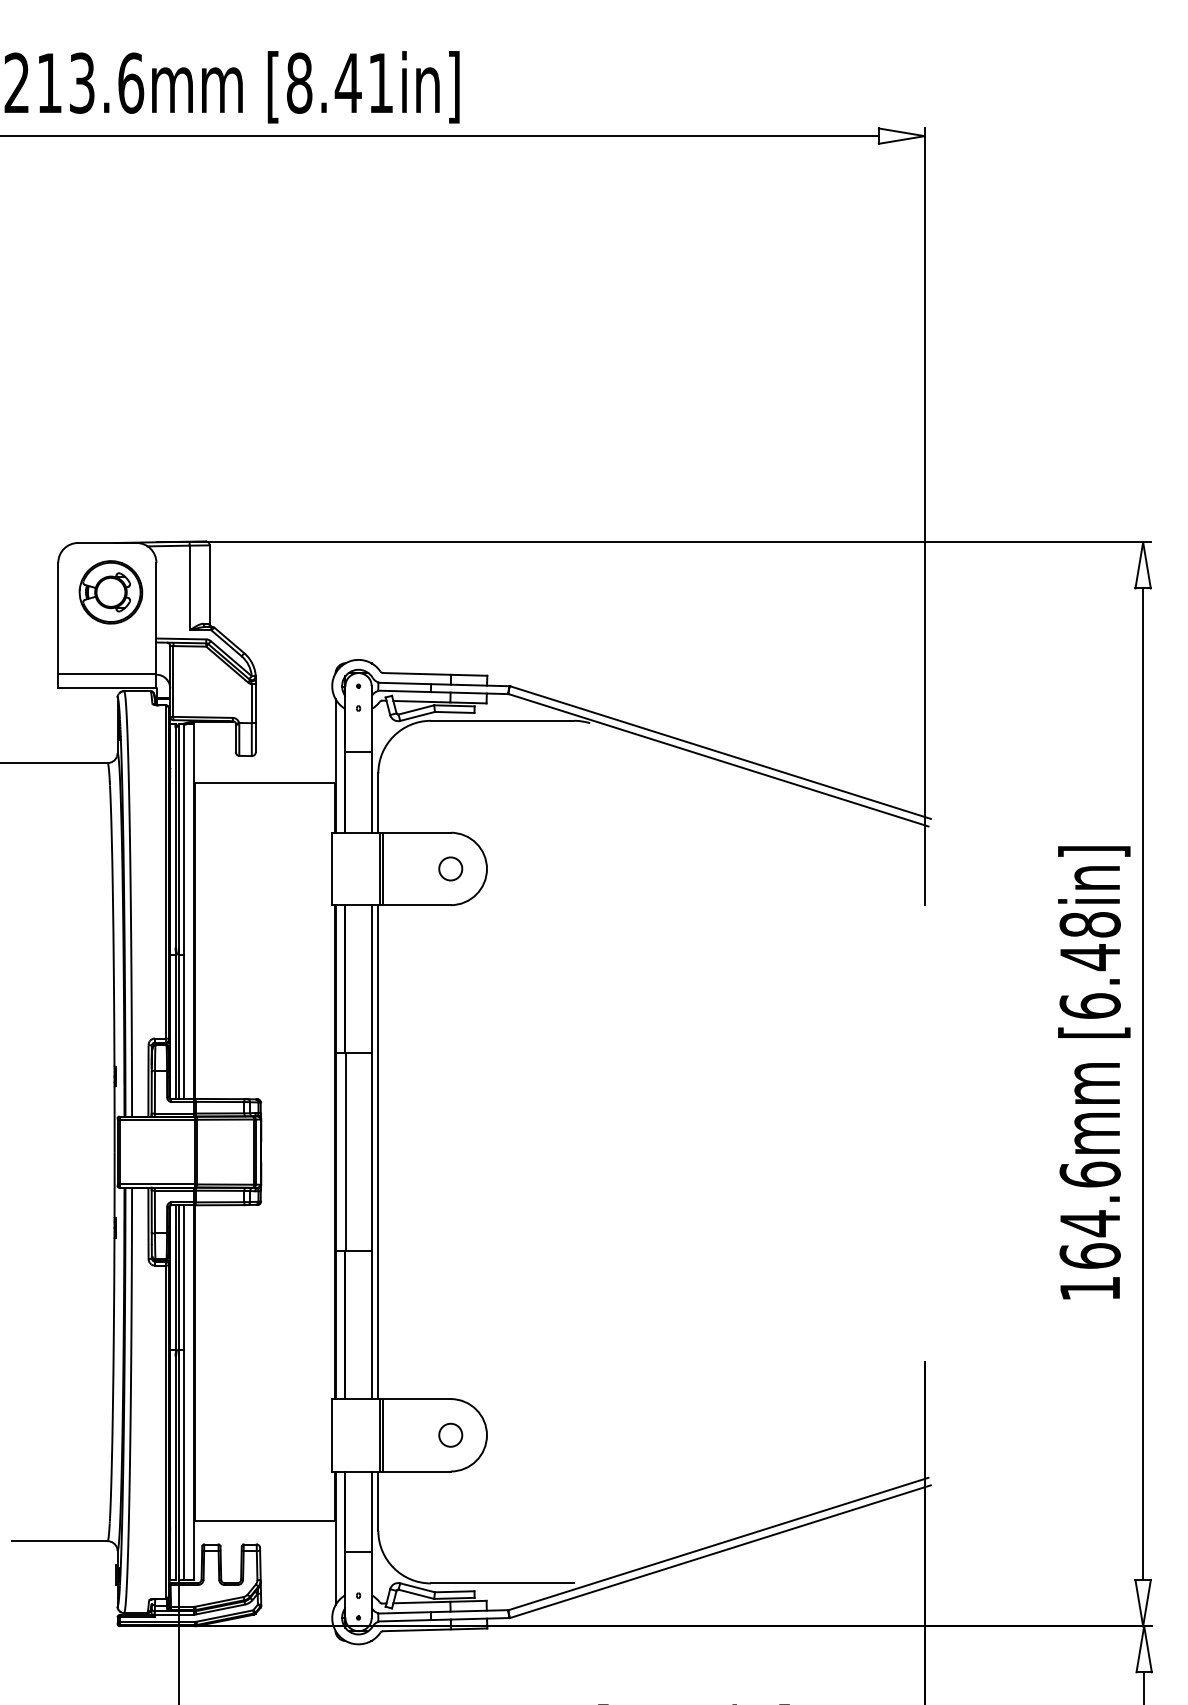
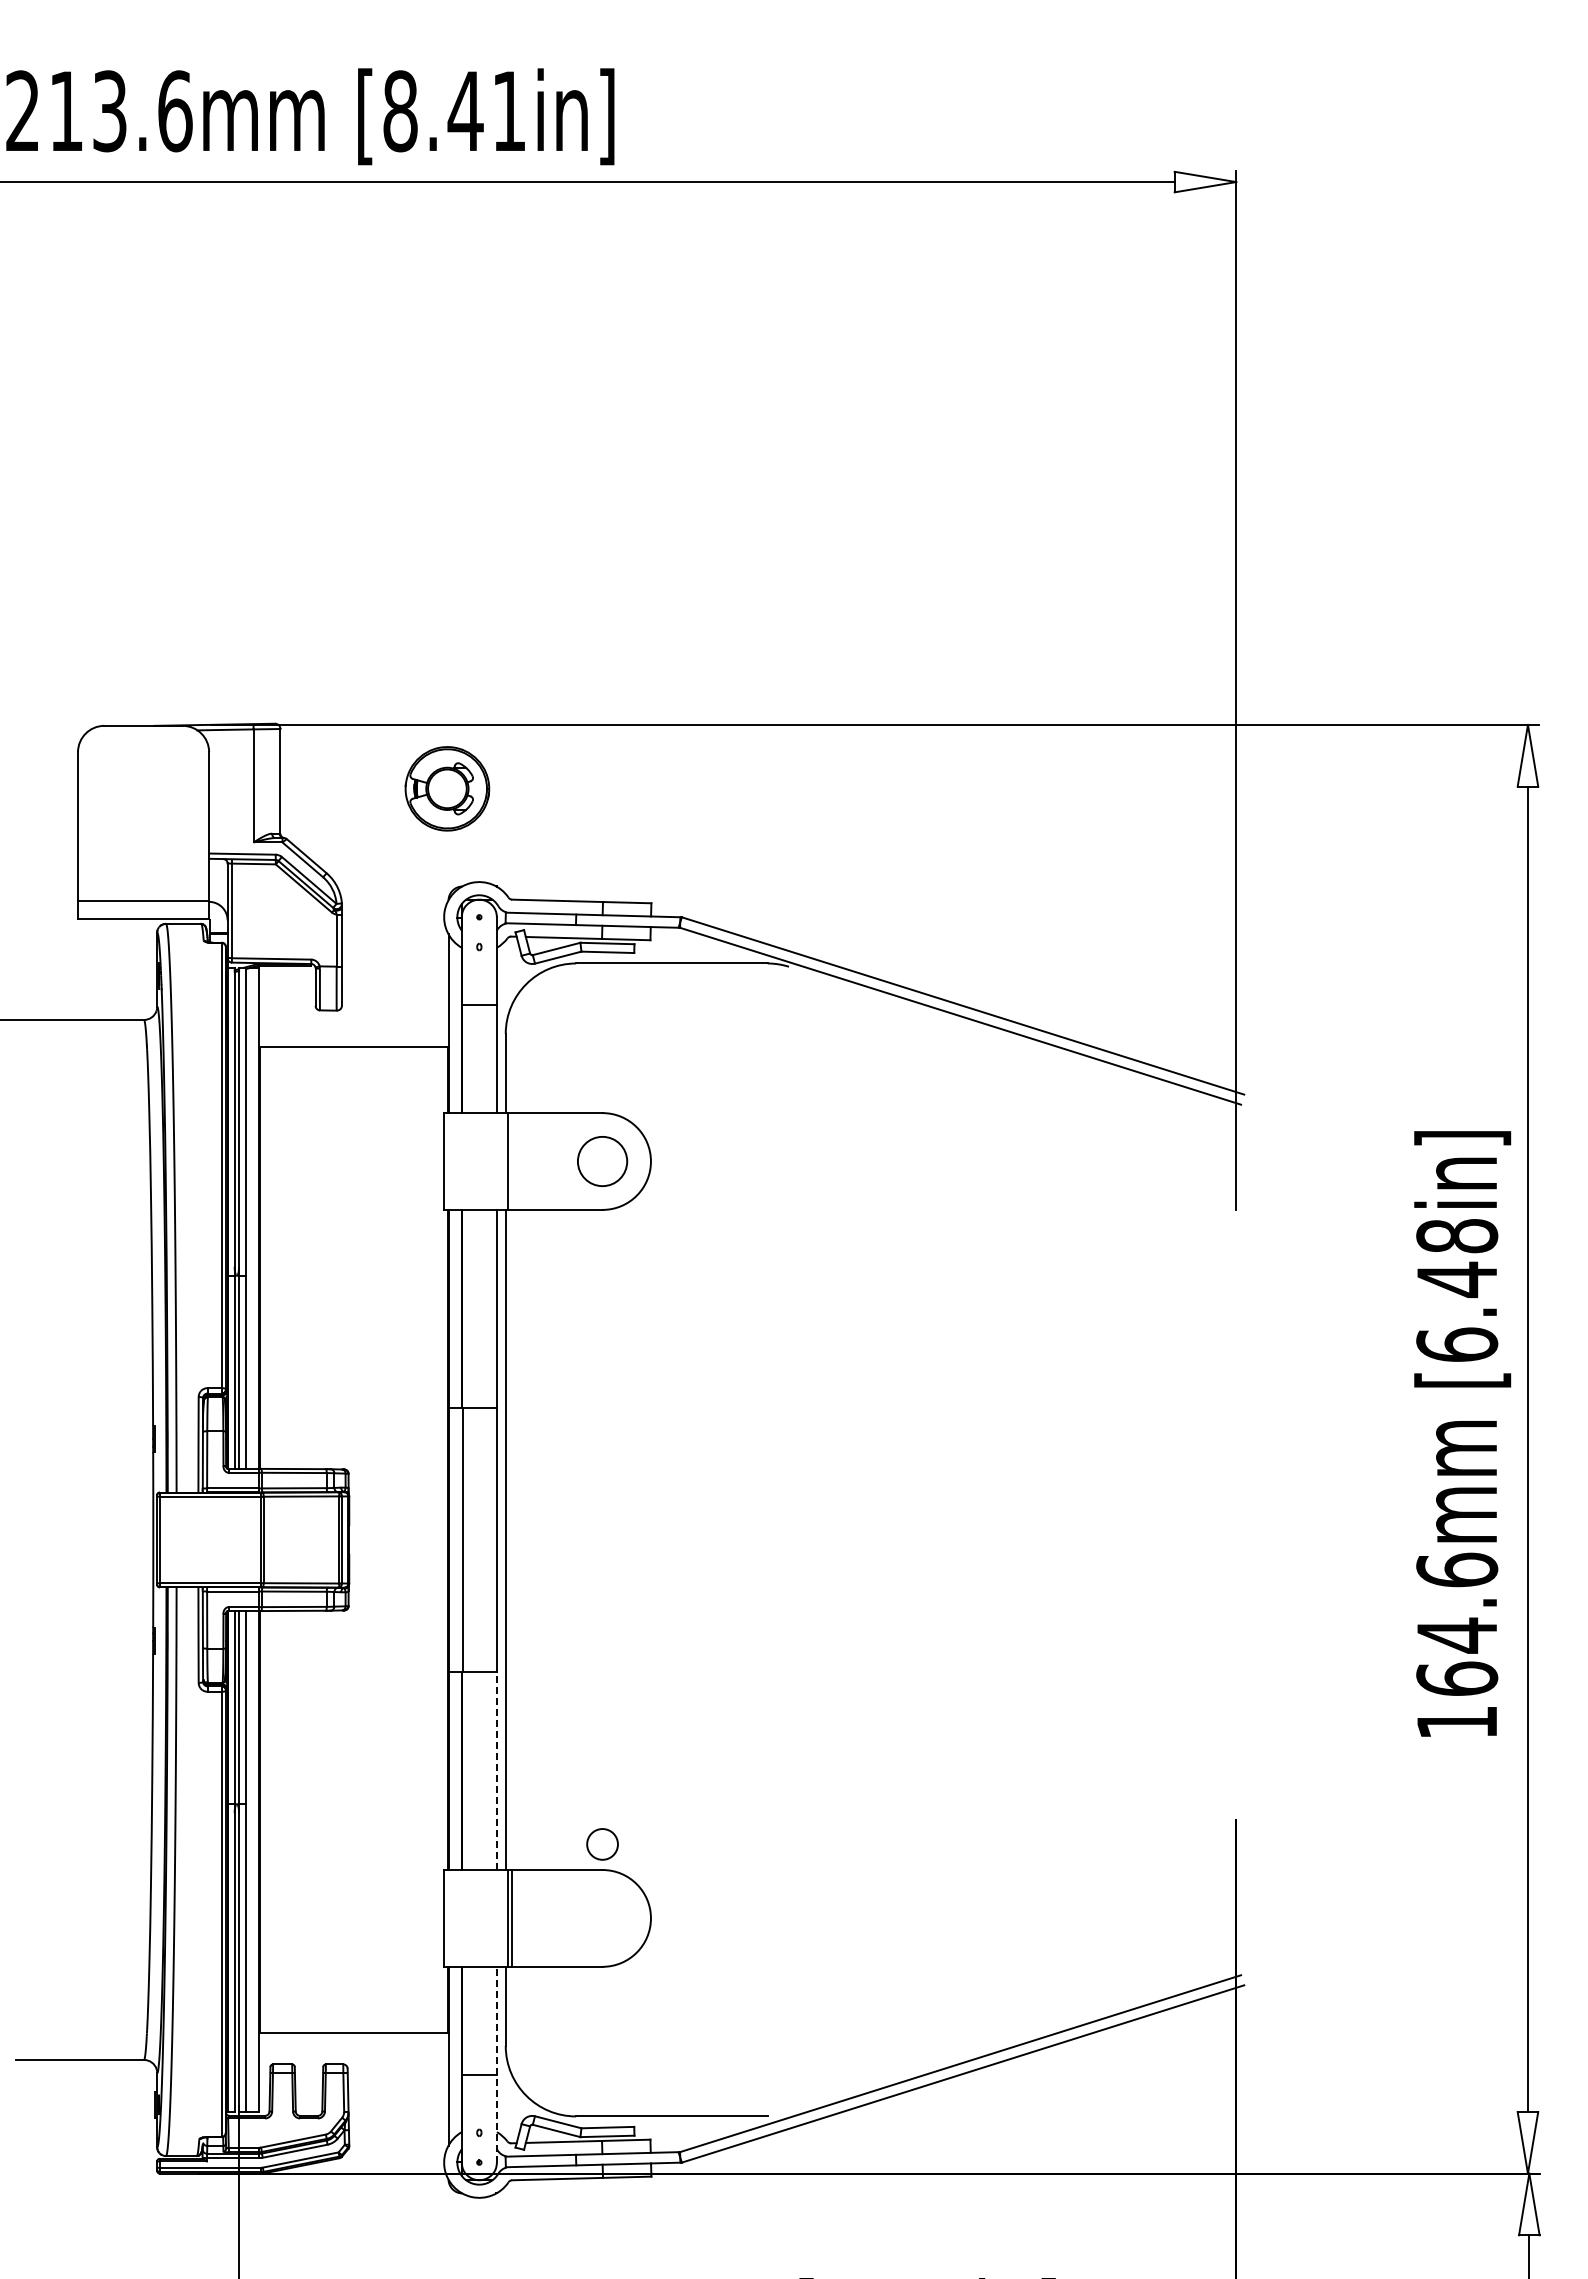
part: (111, 592) -> (447, 788), moved
line: (382, 868) -> (511, 1161), removed
circle: (450, 868) -> (602, 1161), size x1.6
line: (371, 1324) -> (496, 1770), solid -> dashed
circle: (450, 1435) -> (602, 1844), moved
line: (371, 1544) -> (496, 2064), solid -> dashed

